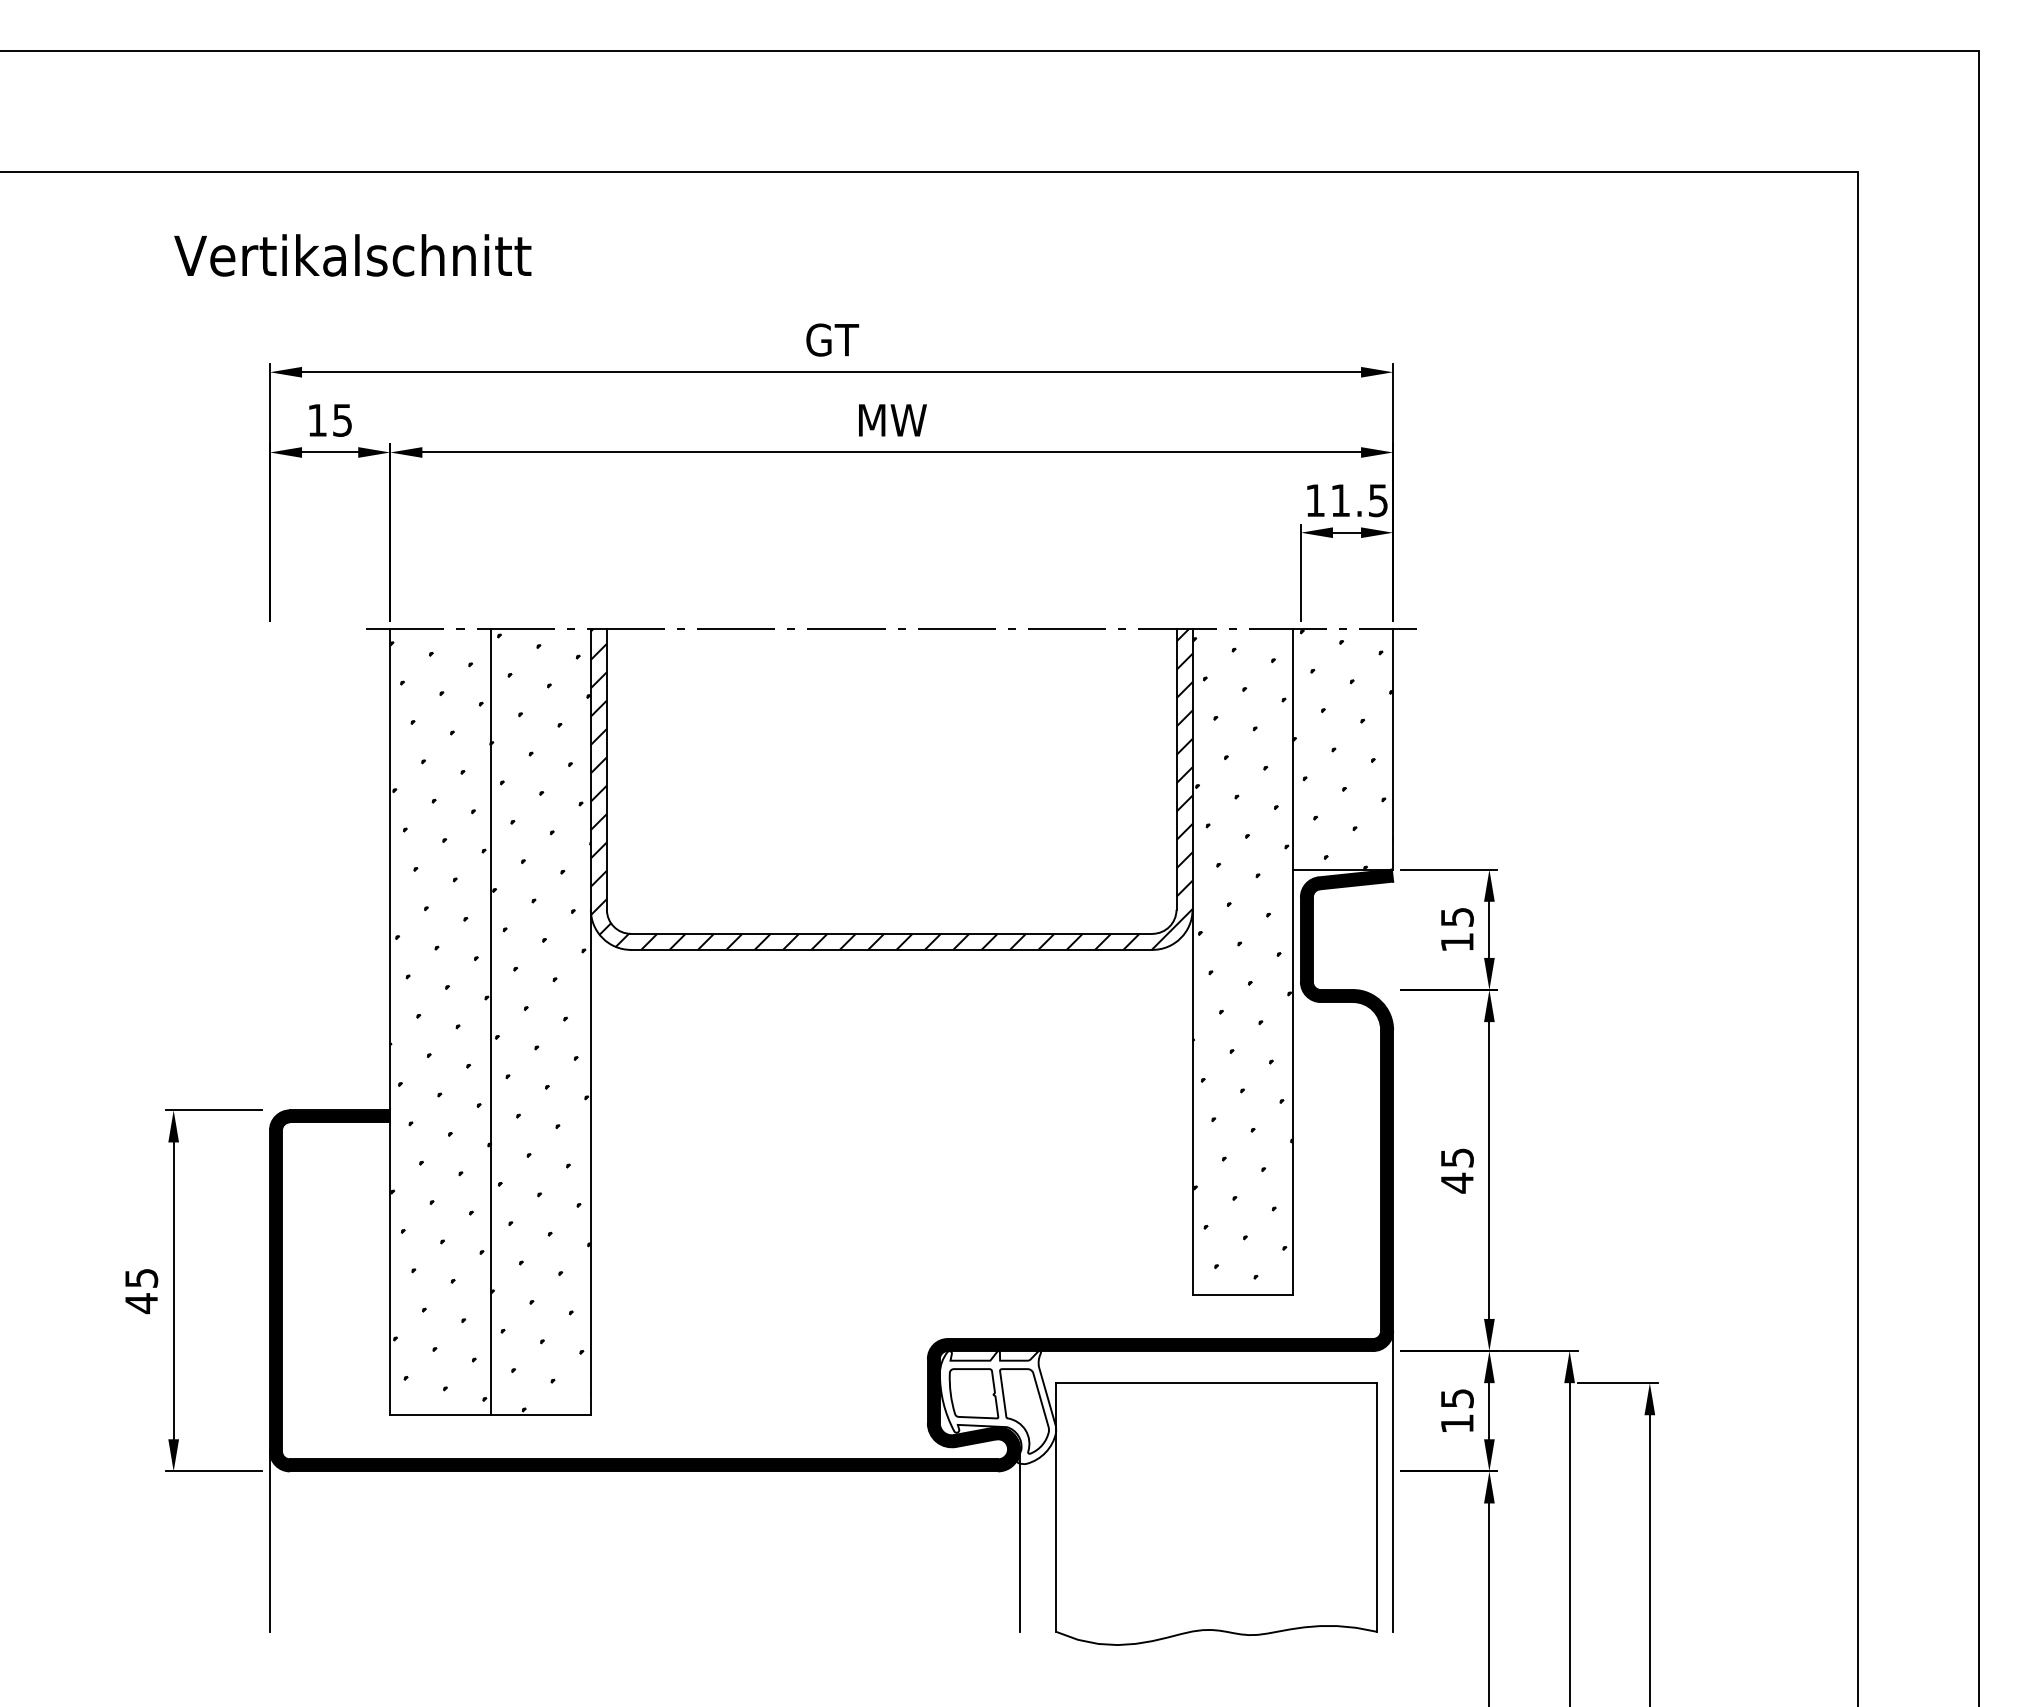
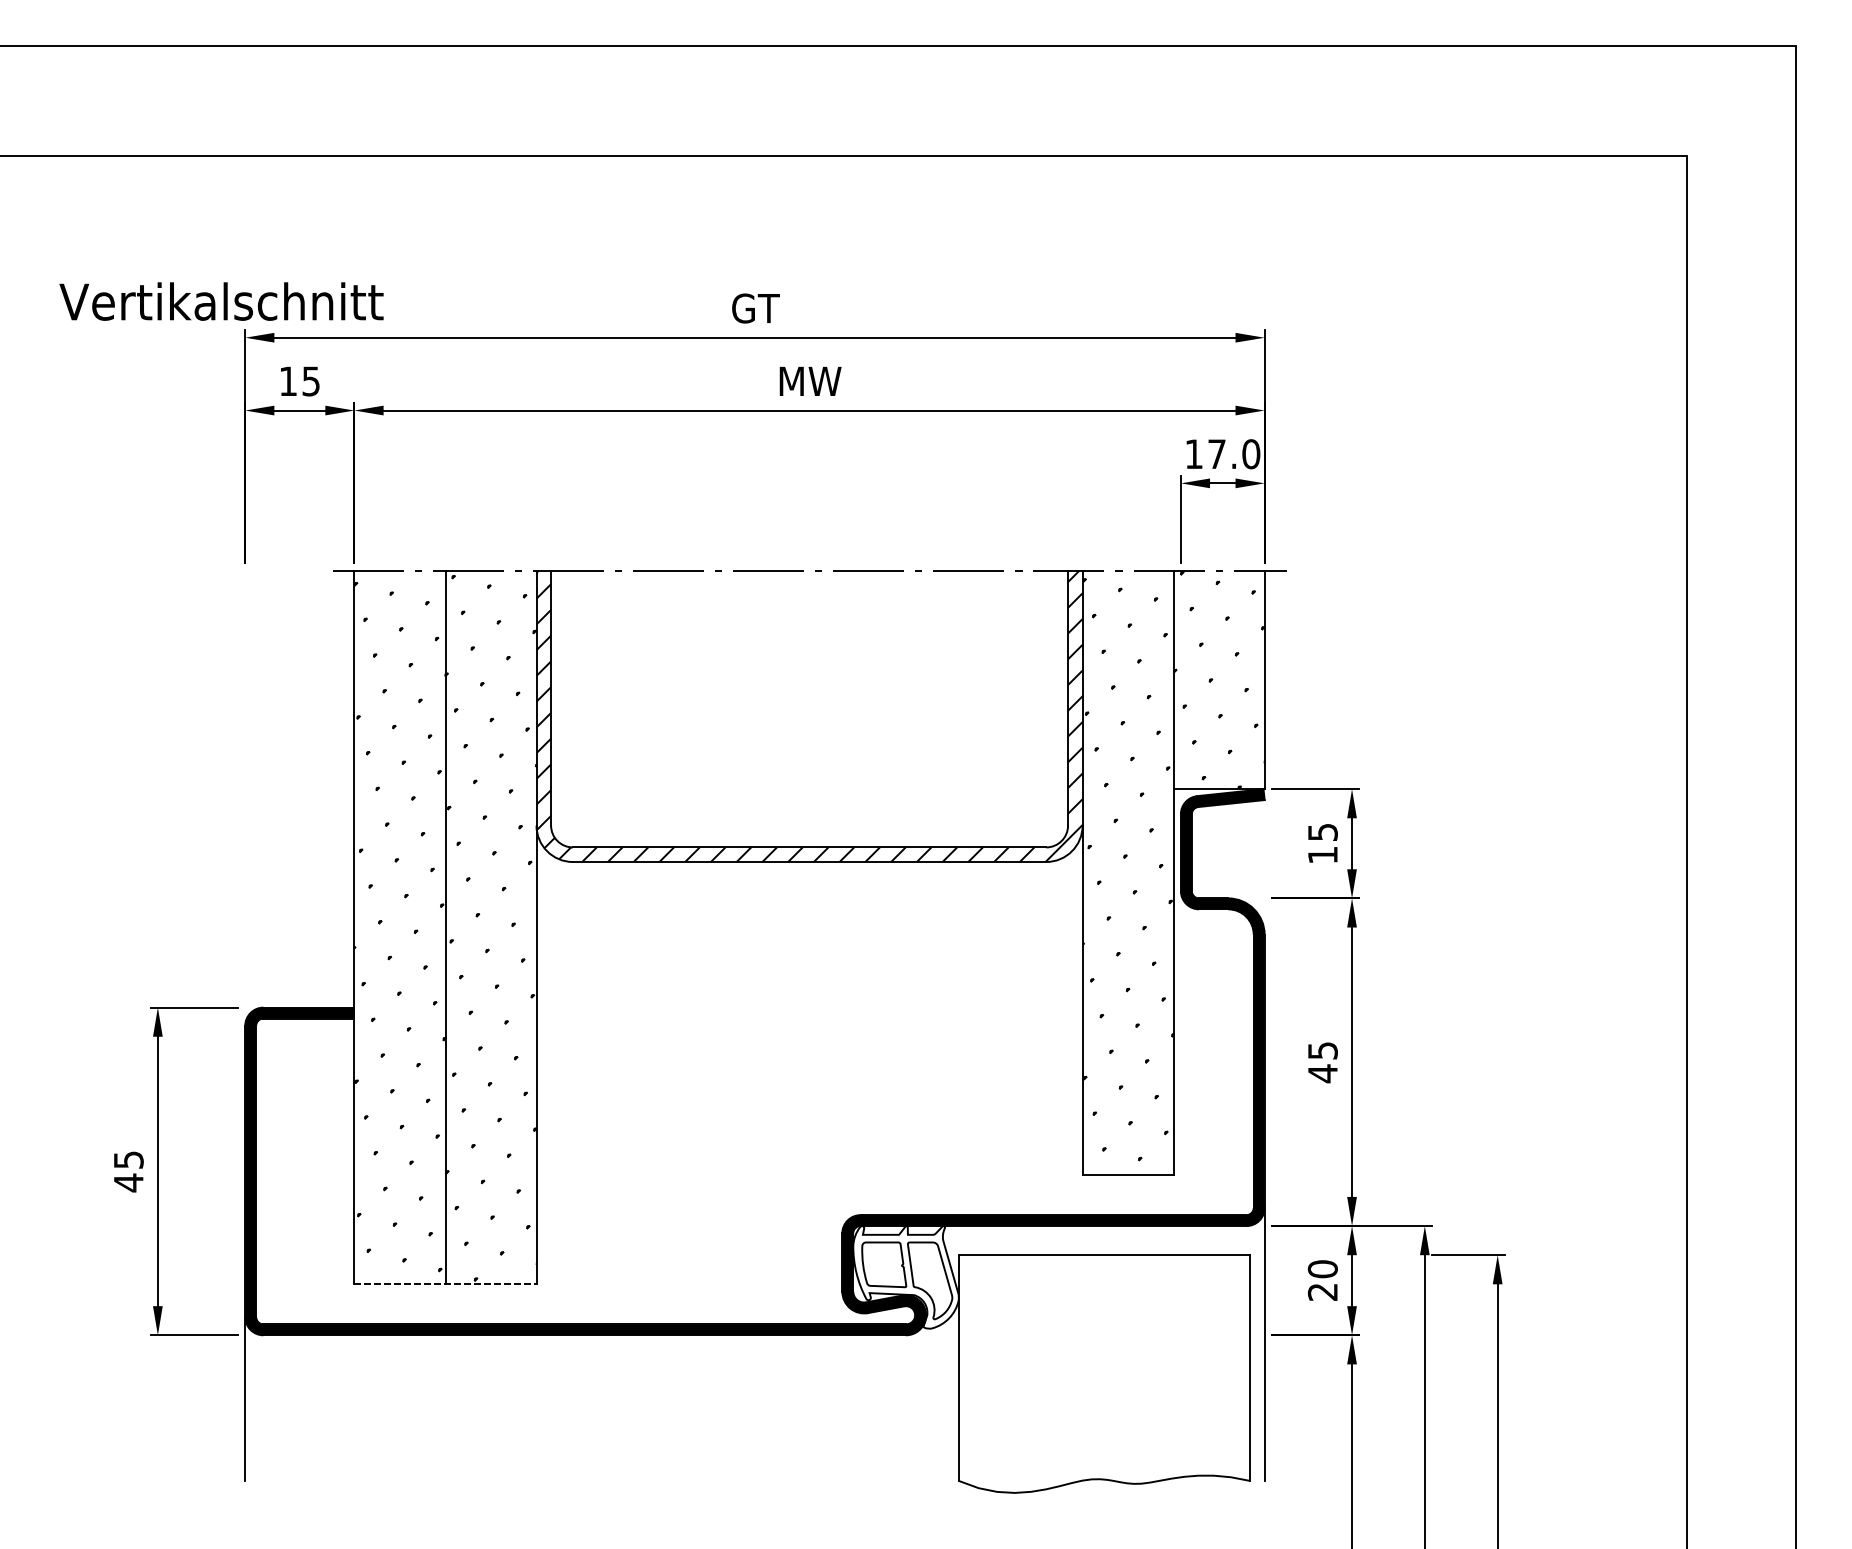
text: (352, 255) -> (221, 301), moved
text: (1359, 500) -> (1234, 454), 11.5 -> 17.0
text: (1456, 1410) -> (1322, 1280), 15 -> 20
line: (491, 1415) -> (446, 1284), solid -> dashed
line: (1020, 1540) -> (926, 1398), removed

